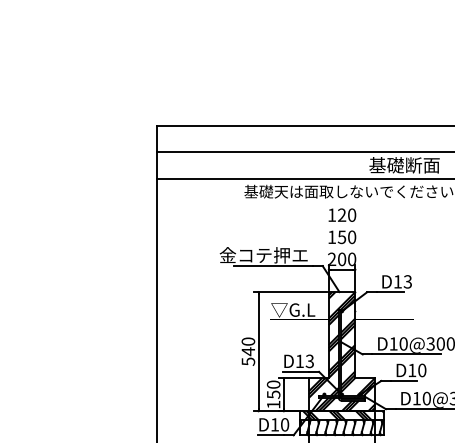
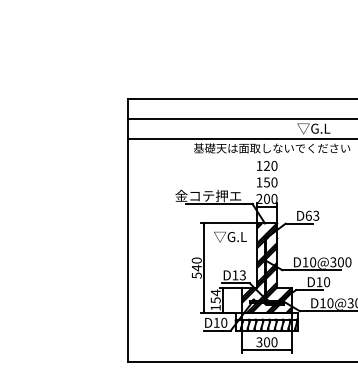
text: (404, 165) -> (313, 128), 基礎断面 -> ▽G.L
text: (397, 281) -> (308, 215), D13 -> D63
text: (273, 384) -> (215, 292), 150 -> 154
hatch: (342, 414) -> (267, 315), removed

